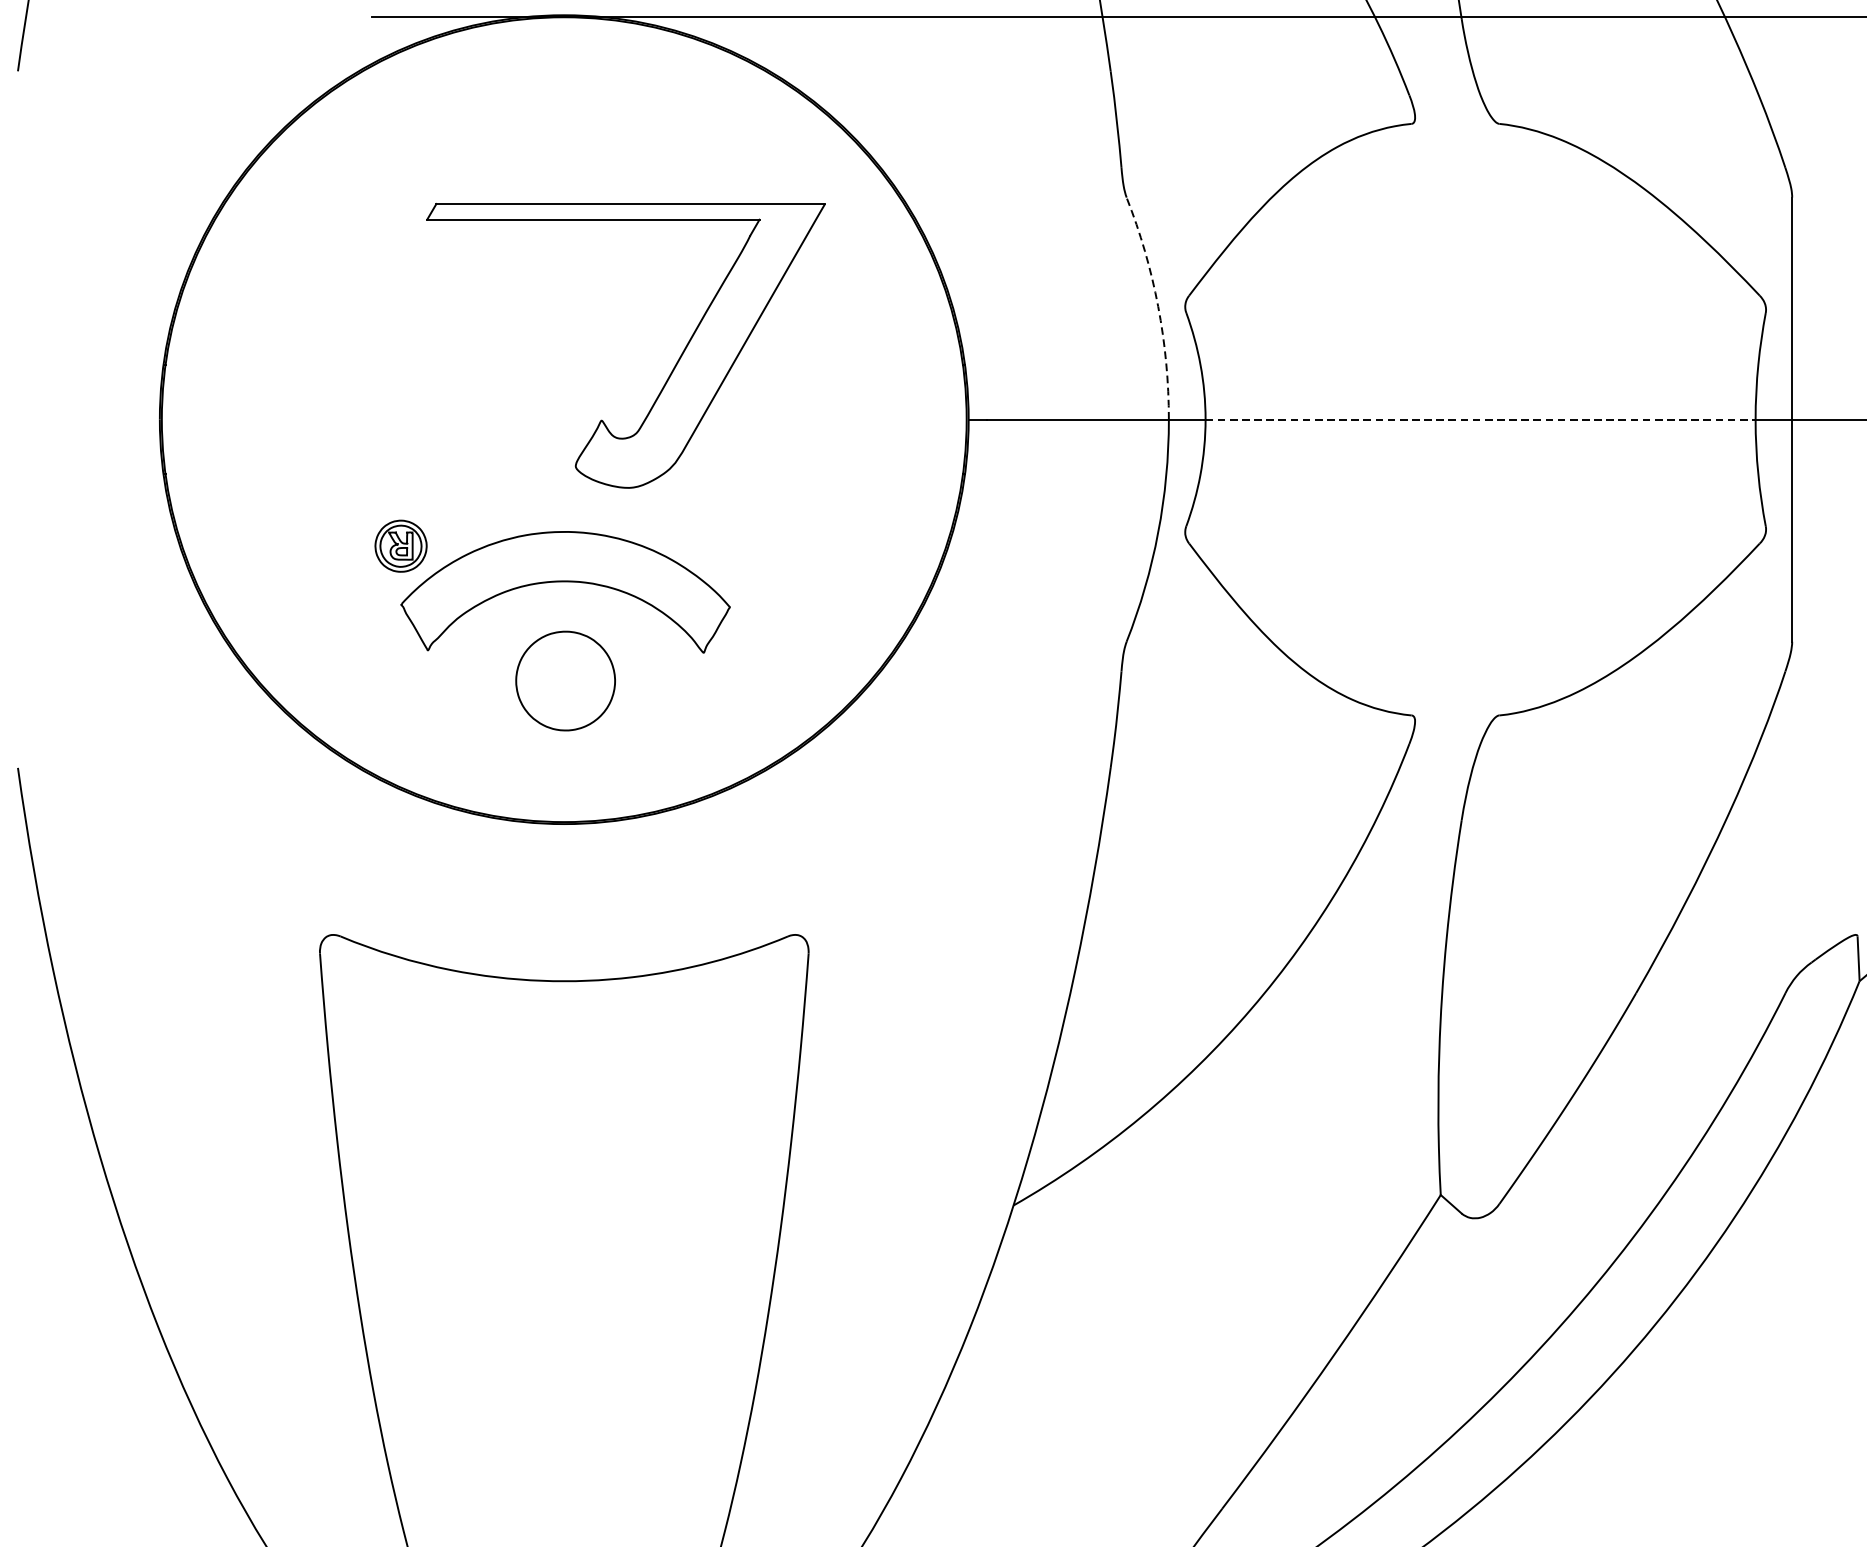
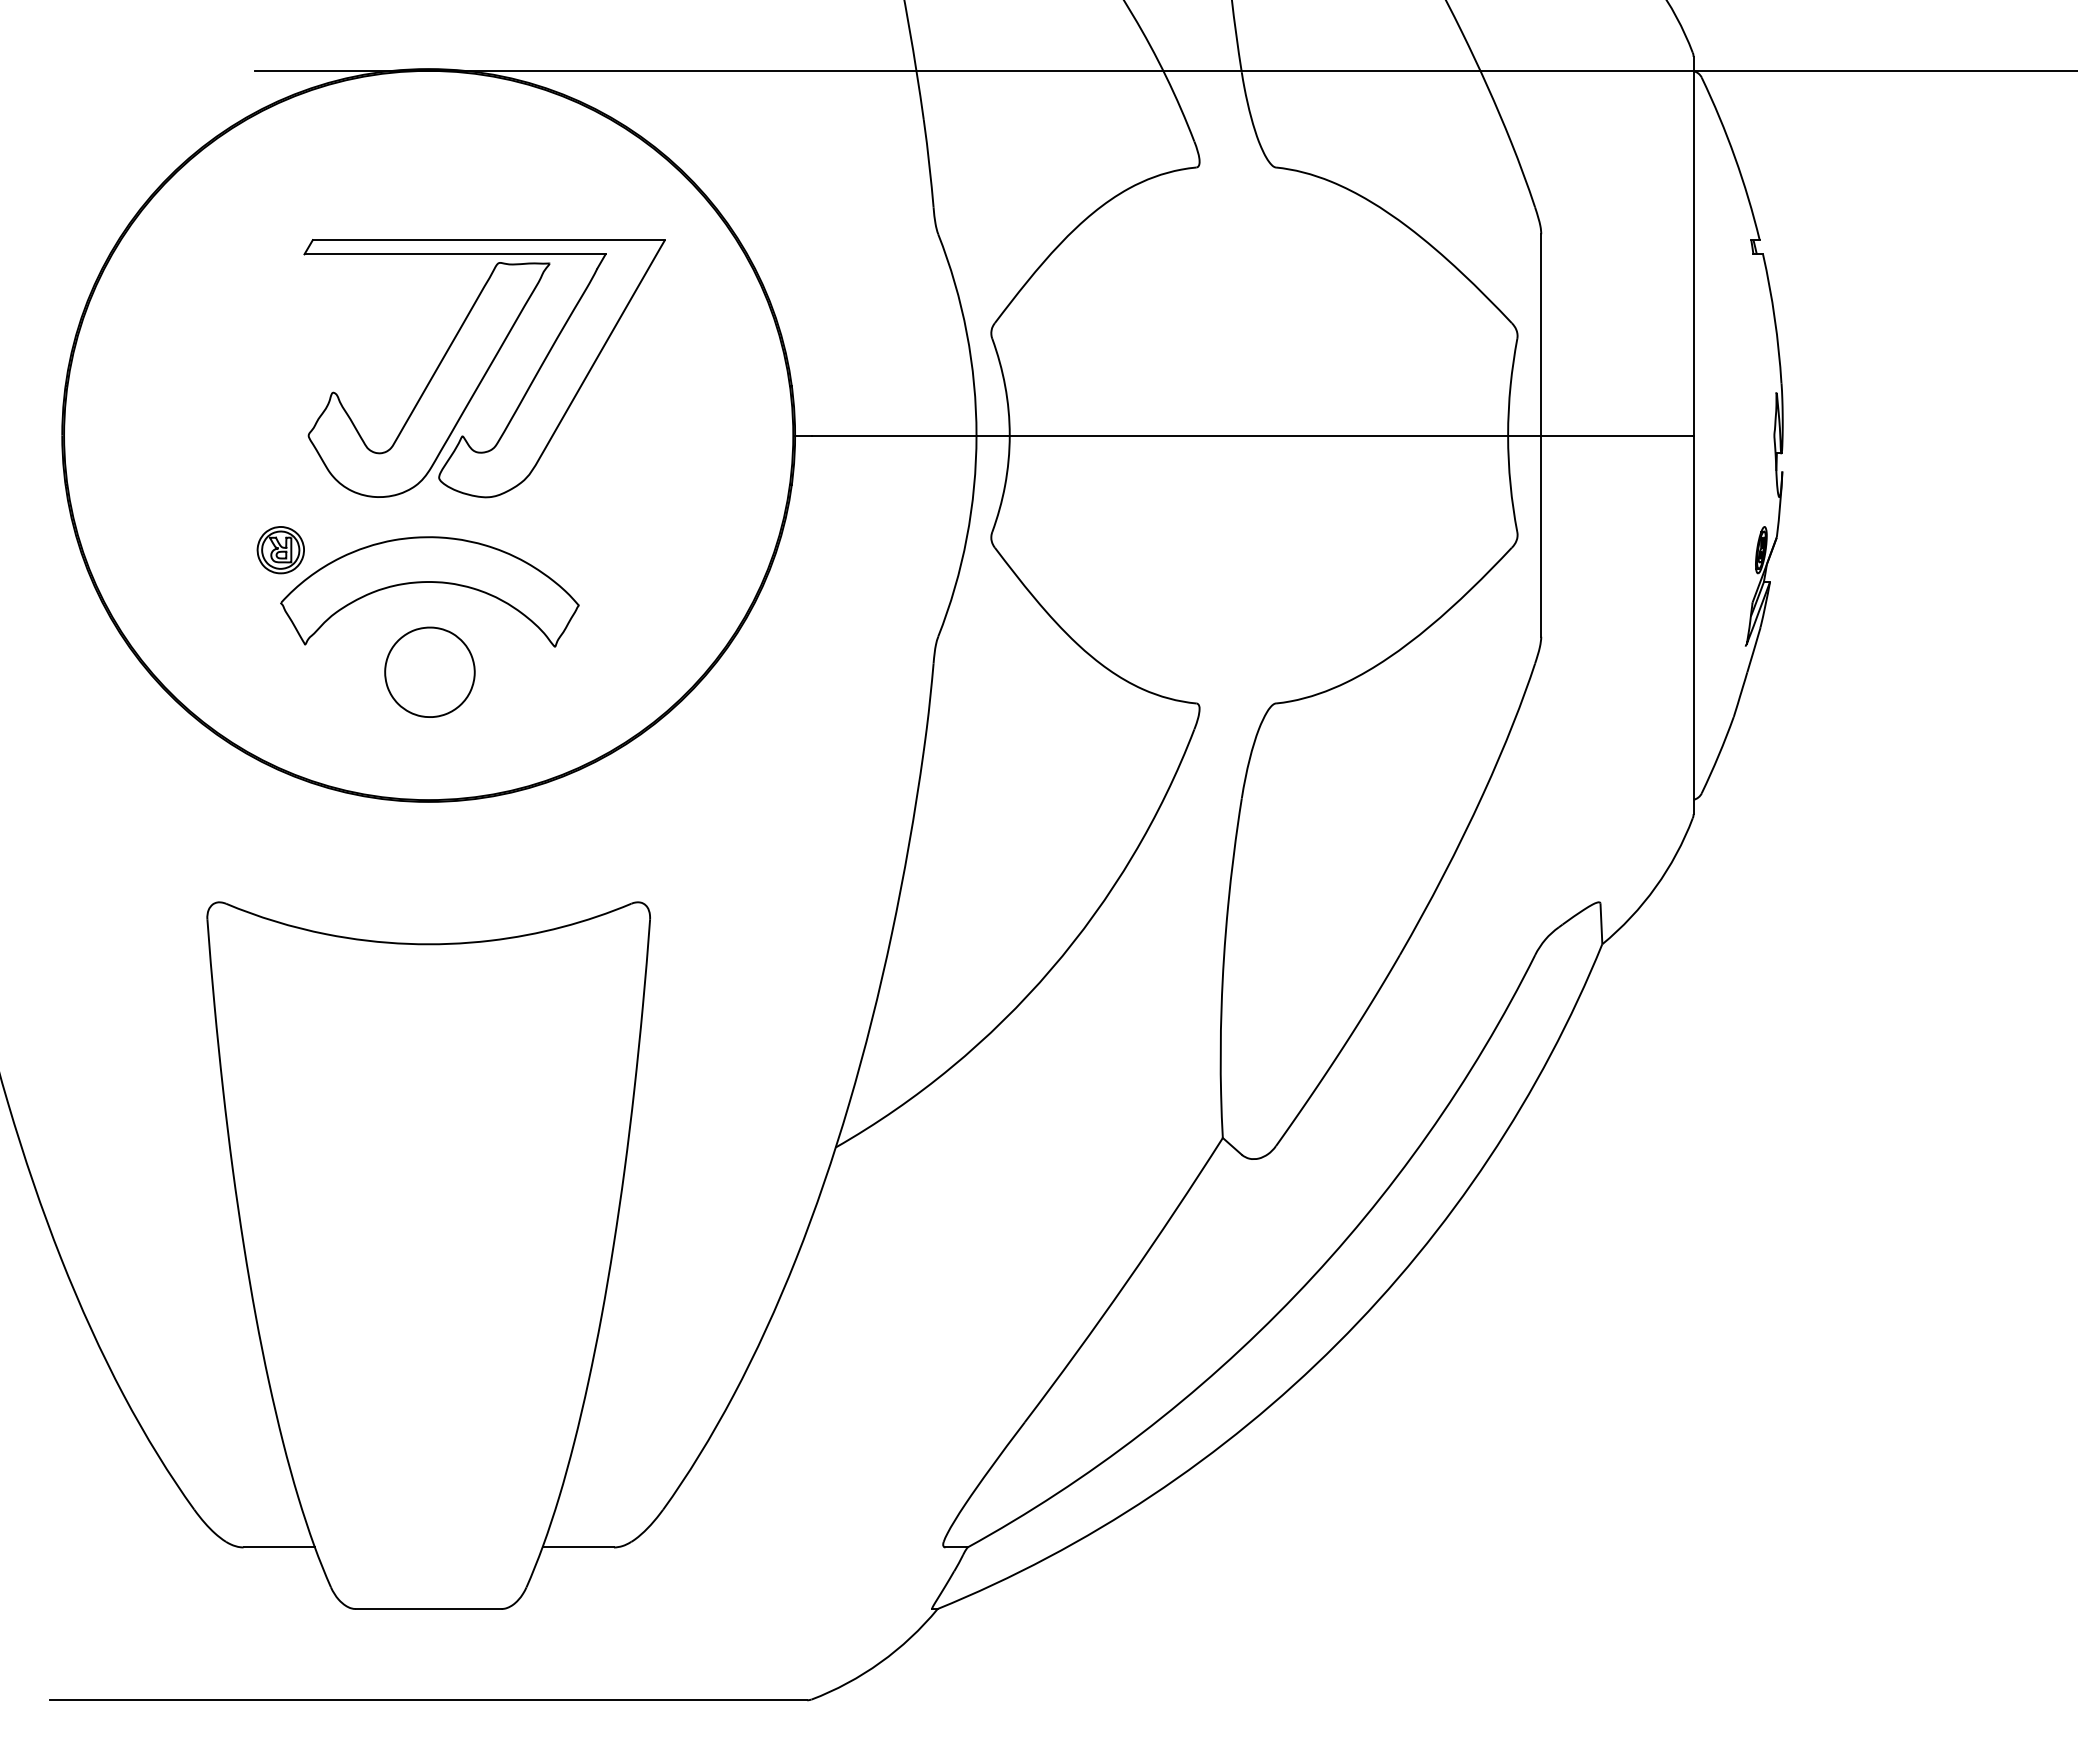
arc: (1157, 307) -> (966, 333), dashed -> solid
part: (564, 357) -> (428, 379), added
line: (1481, 419) -> (1259, 435), dashed -> solid

